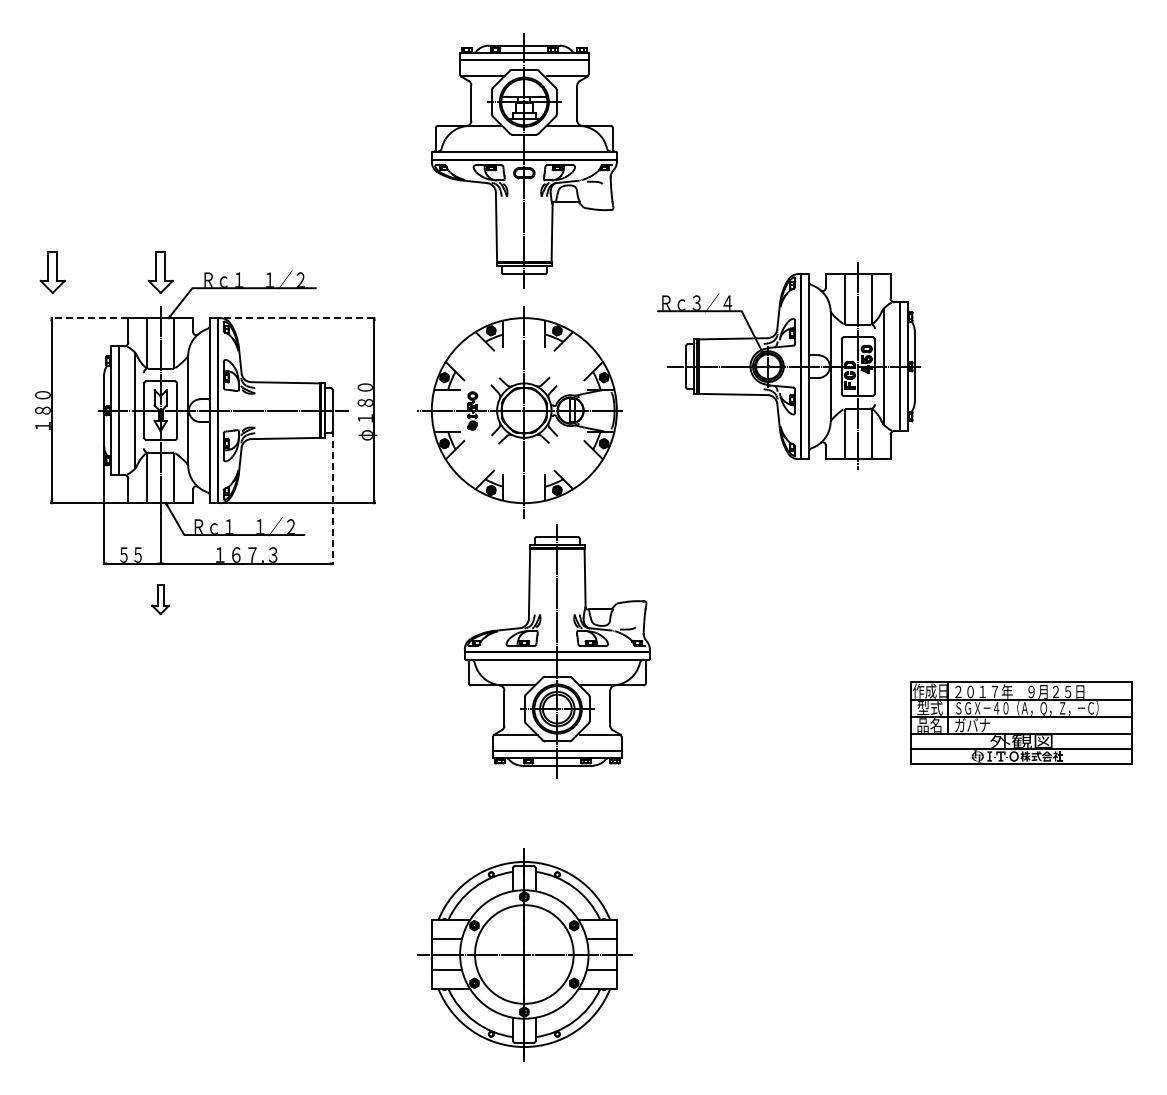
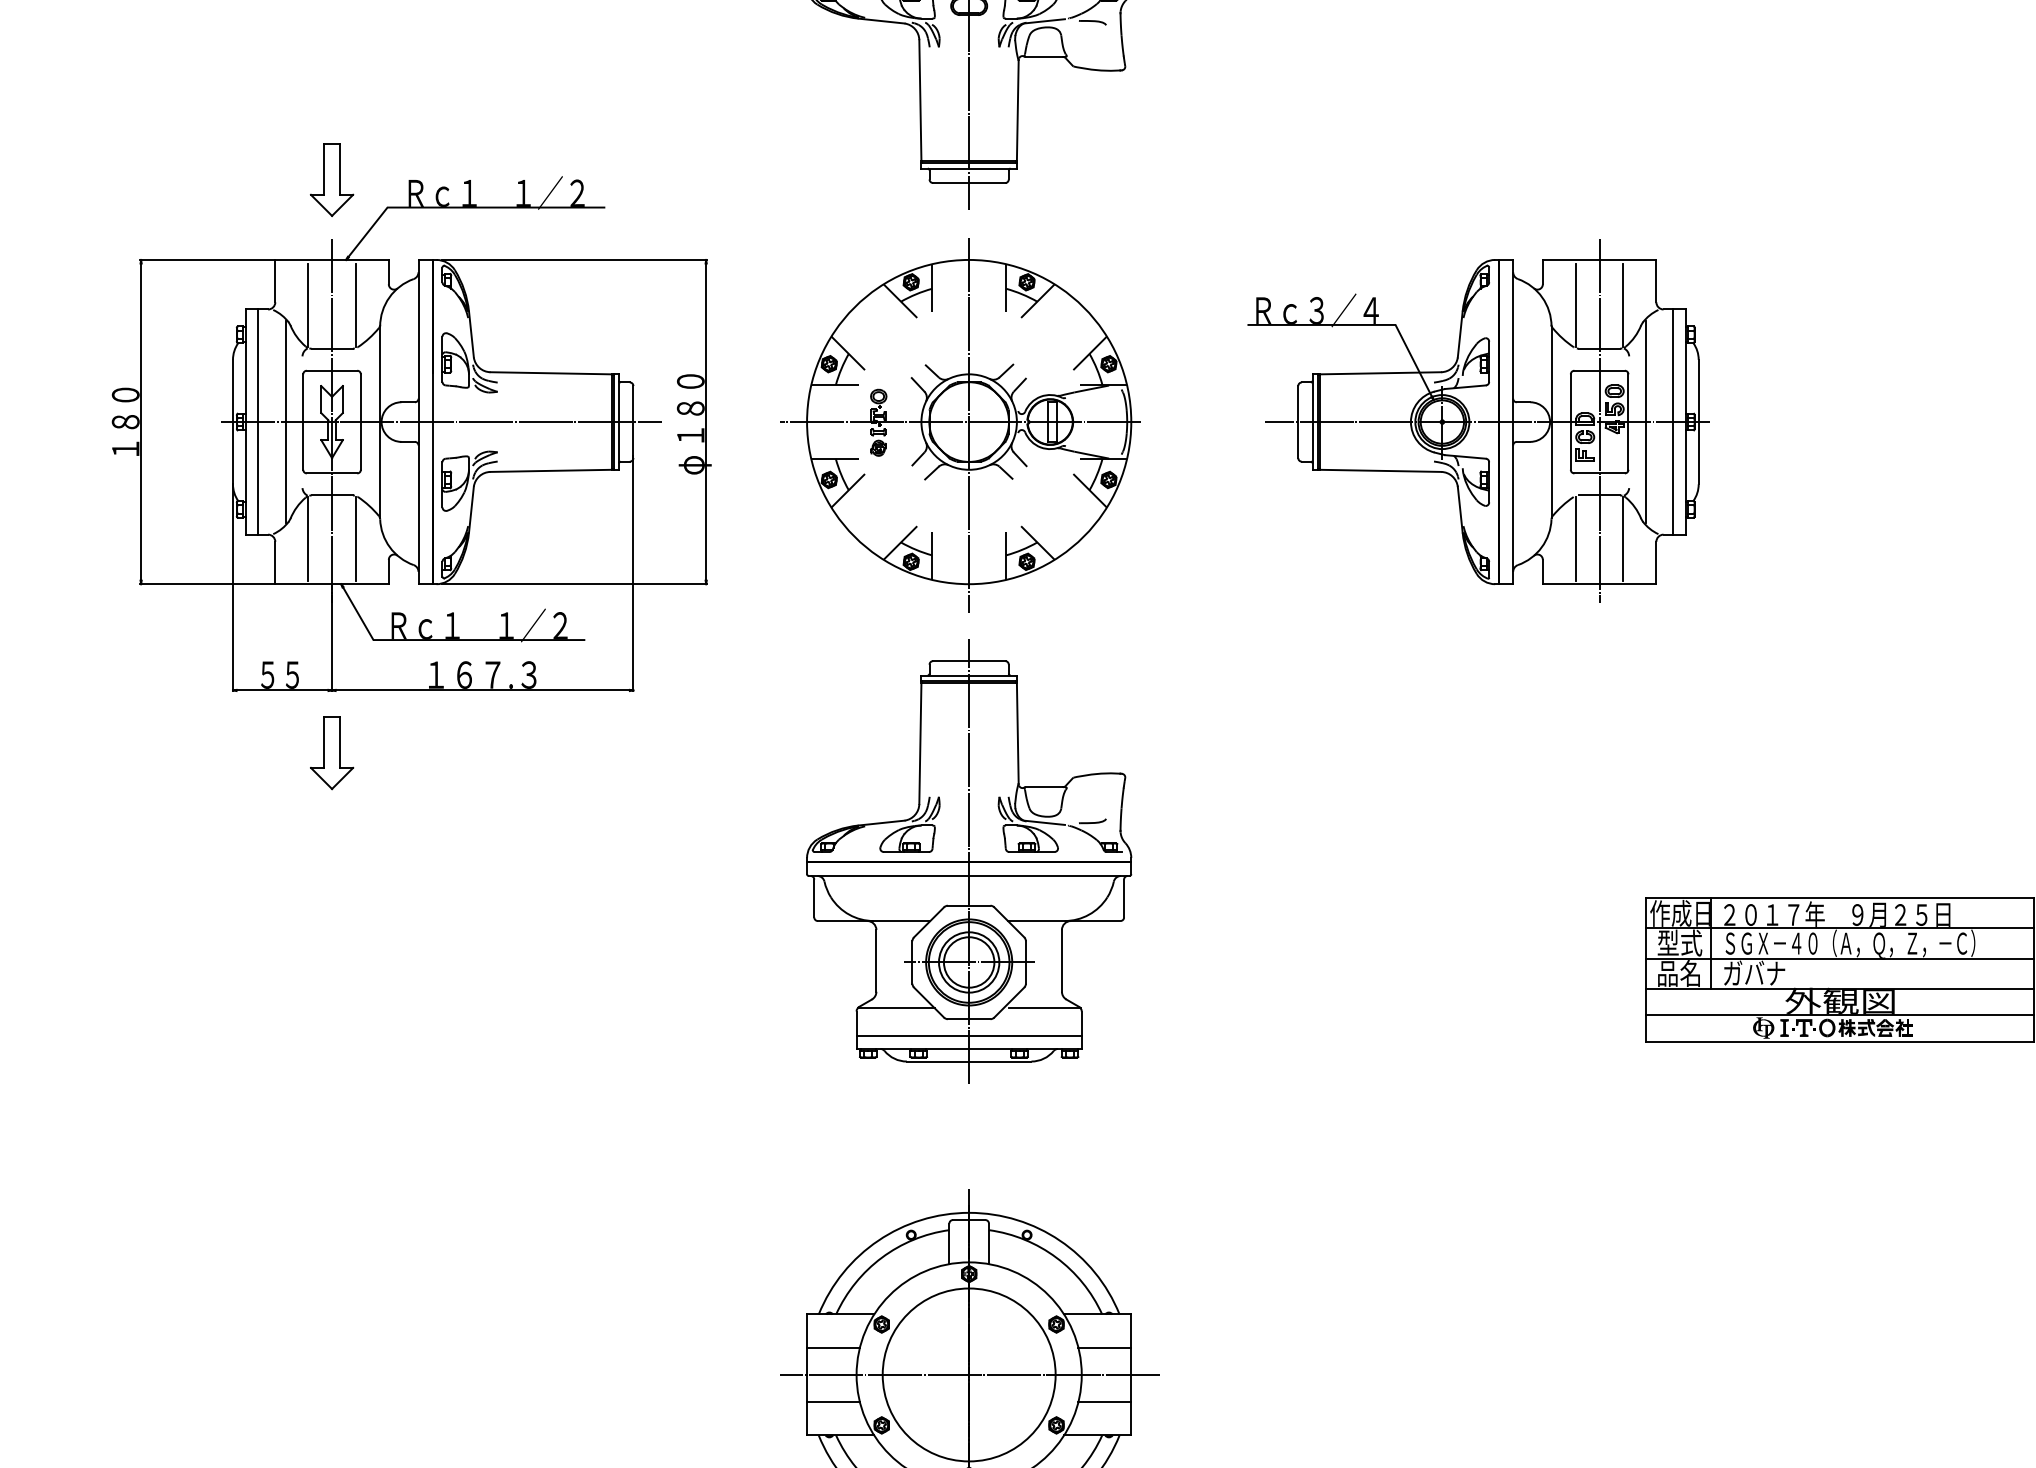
part: (52, 272) -> (142, 180), removed
line: (89, 318) -> (207, 260), dashed -> solid
line: (299, 318) -> (575, 260), dashed -> solid
part: (788, 365) -> (1477, 420), moved
line: (332, 497) -> (633, 574), dashed -> solid
part: (160, 599) -> (331, 752), size x1.43
part: (557, 651) -> (969, 861), moved

